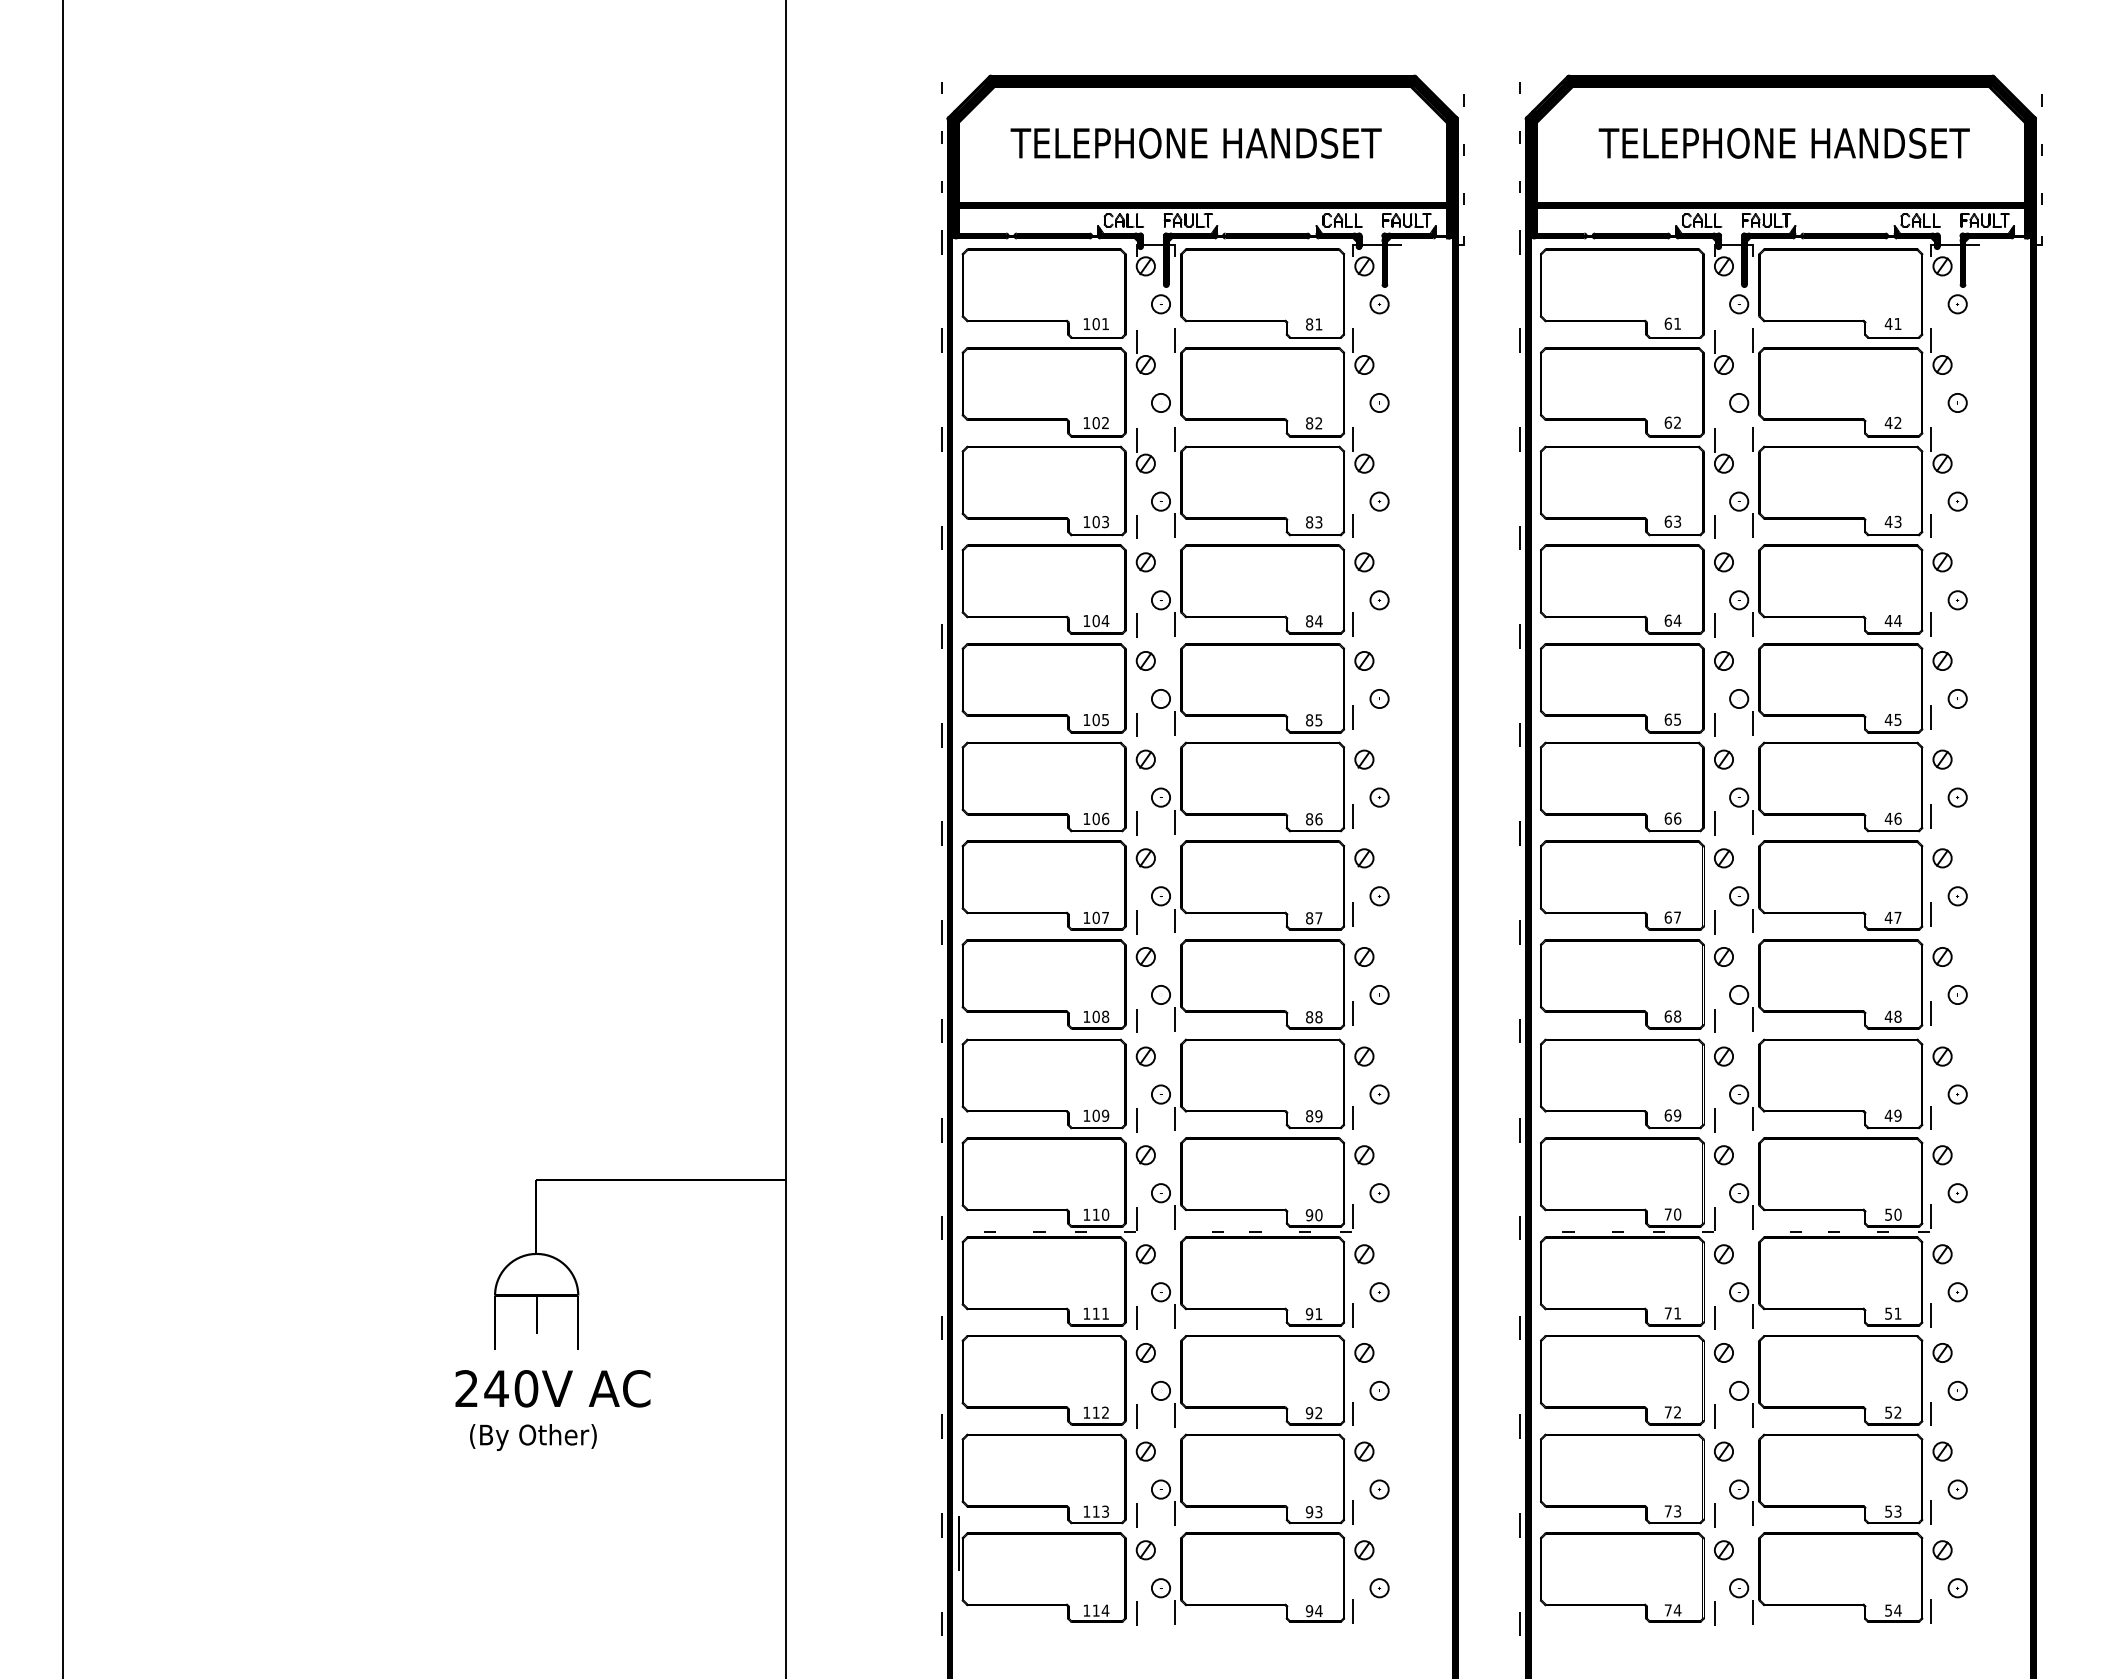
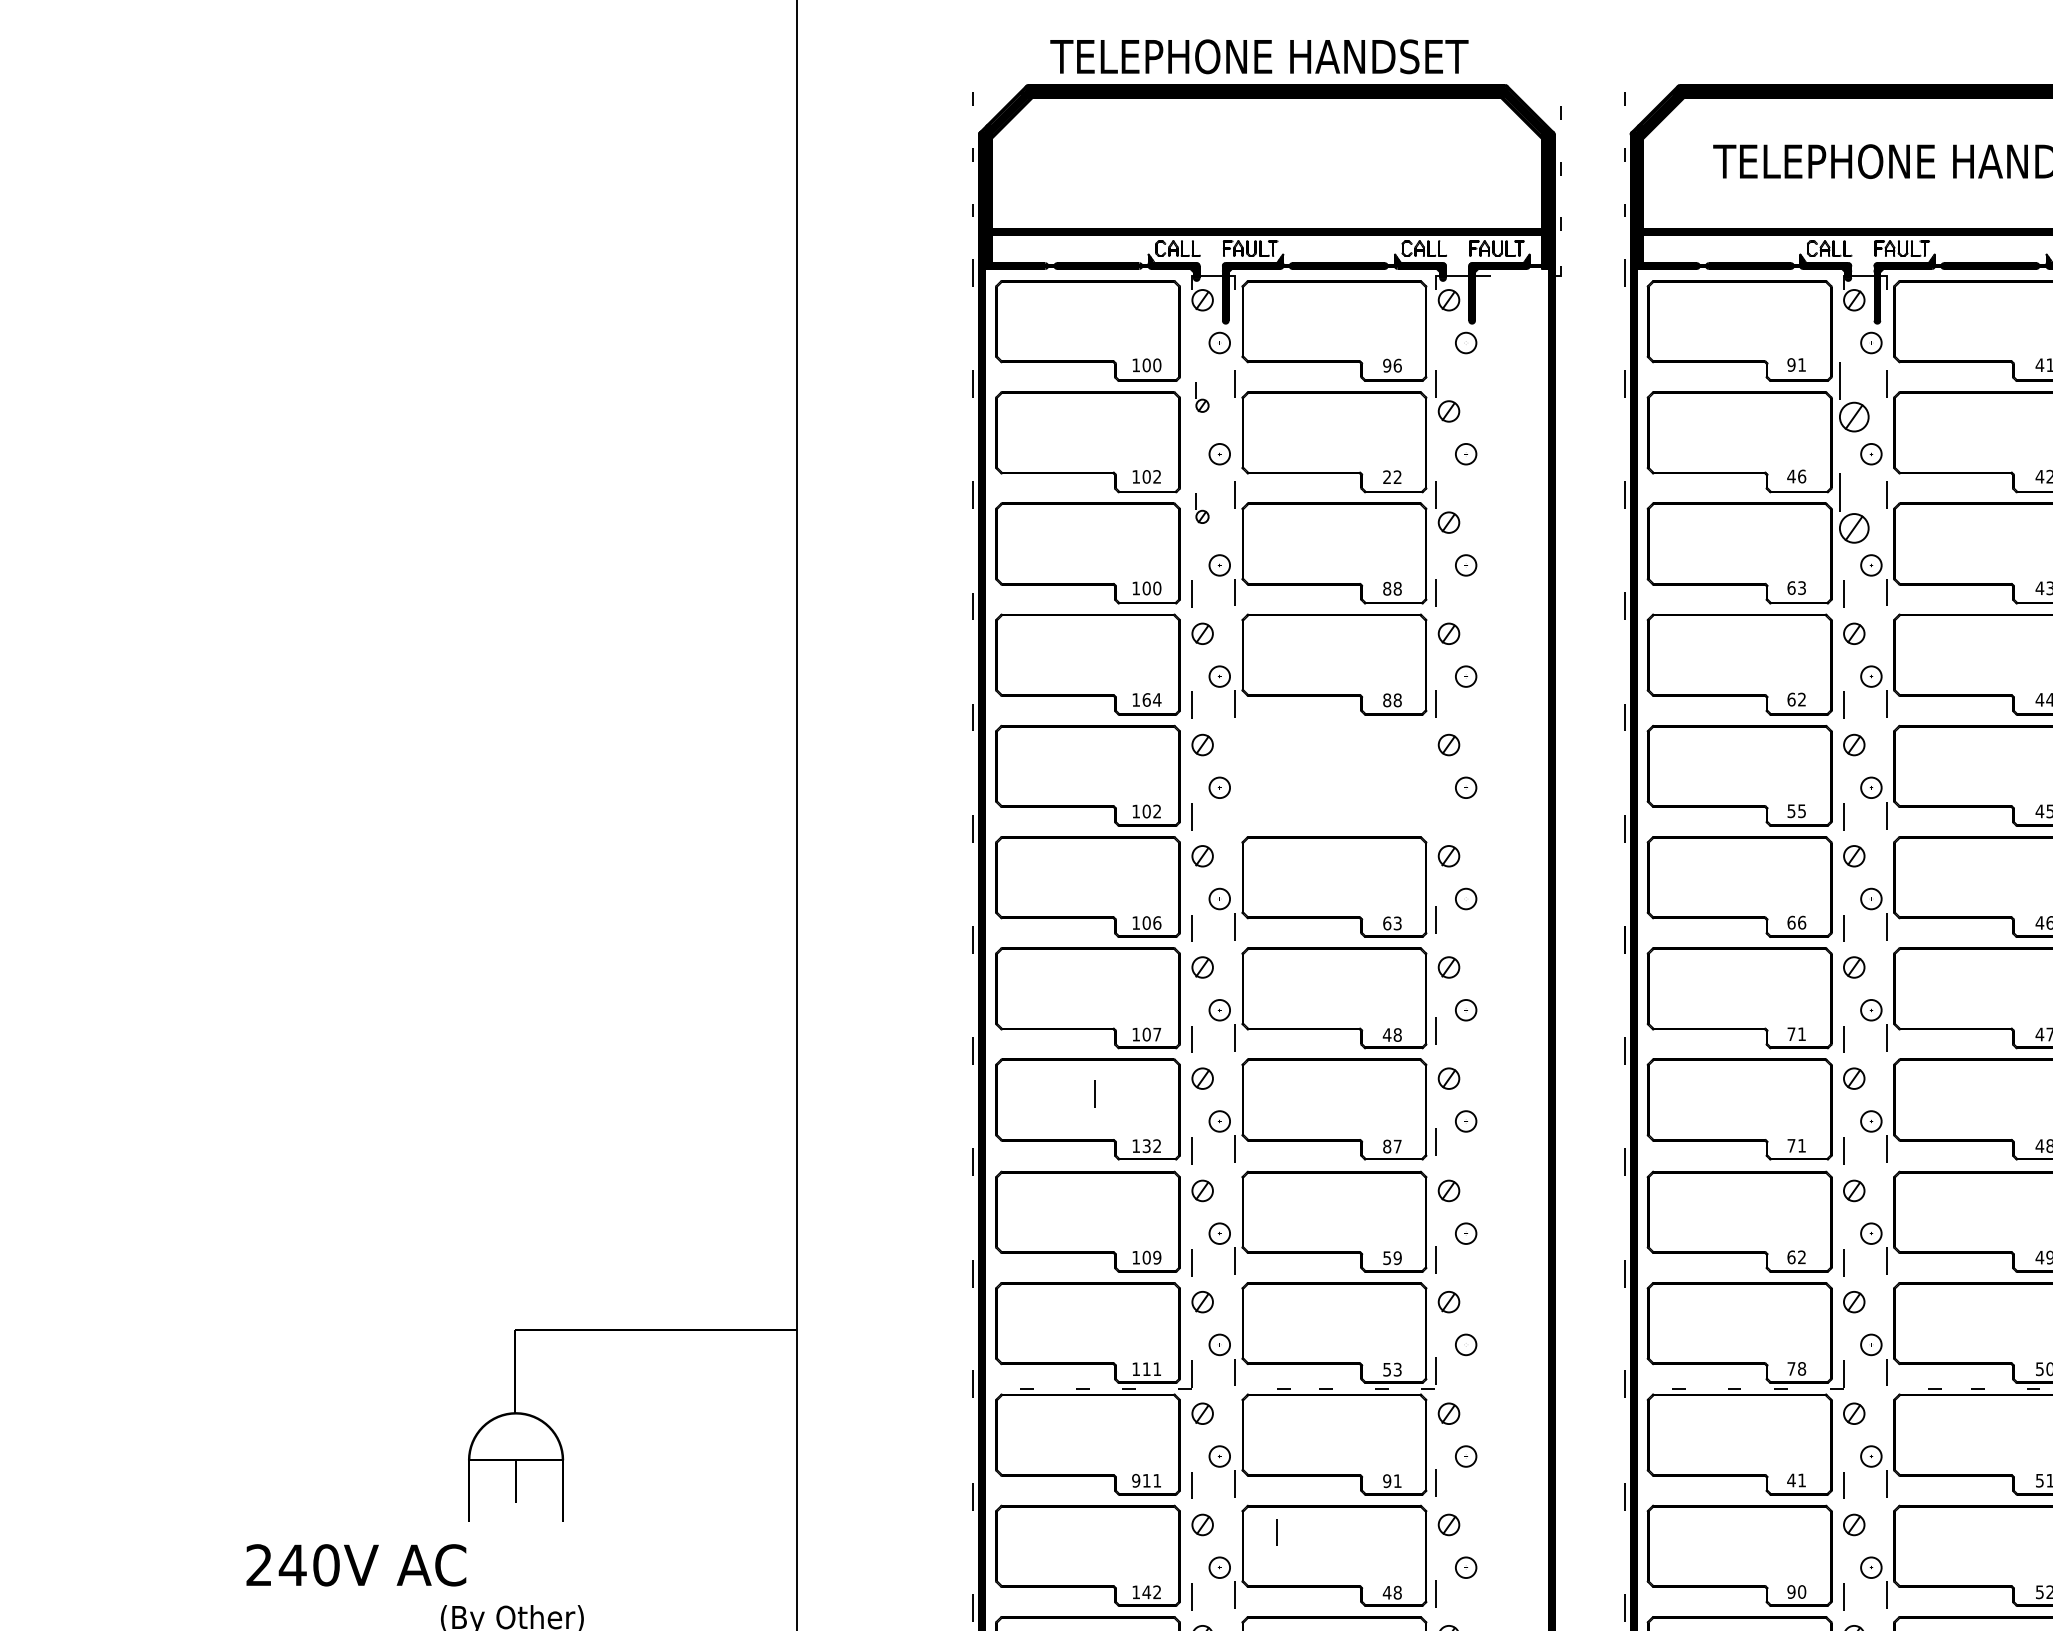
text: (1195, 143) -> (1258, 56), moved
text: (1667, 323) -> (1790, 364), 61 -> 91
text: (1105, 324) -> (1157, 365), 101 -> 100
text: (1313, 324) -> (1391, 365), 81 -> 96
part: (1145, 352) -> (1202, 397), size x0.6
part: (1723, 352) -> (1853, 397), size x1.4
text: (1672, 422) -> (1796, 476), 62 -> 46
text: (1309, 423) -> (1387, 477), 82 -> 22
part: (1145, 450) -> (1202, 507), size x0.6
part: (1723, 450) -> (1853, 507), size x1.4
text: (1105, 522) -> (1157, 588), 103 -> 100
text: (1318, 522) -> (1397, 588), 83 -> 88
text: (1095, 620) -> (1145, 699), 104 -> 164
text: (1677, 620) -> (1801, 699), 64 -> 62
text: (1318, 621) -> (1397, 700), 84 -> 88
part: (1263, 689) -> (1335, 777), removed
text: (1105, 719) -> (1157, 810), 105 -> 102
text: (1667, 719) -> (1790, 810), 65 -> 55
text: (1314, 819) -> (1392, 923), 86 -> 63
text: (1672, 917) -> (1796, 1034), 67 -> 71
text: (1313, 918) -> (1391, 1035), 87 -> 48
line: (1050, 970) -> (1095, 1093), added
text: (1100, 1016) -> (1151, 1145), 108 -> 132
text: (1672, 1016) -> (1796, 1145), 68 -> 71
text: (1318, 1017) -> (1397, 1146), 88 -> 87
text: (1677, 1115) -> (1801, 1257), 69 -> 62
text: (1309, 1116) -> (1387, 1258), 89 -> 59
text: (1105, 1214) -> (1157, 1368), 110 -> 111
text: (1677, 1214) -> (1801, 1368), 70 -> 78
text: (1313, 1215) -> (1391, 1370), 90 -> 53
text: (1086, 1313) -> (1135, 1480), 111 -> 911
text: (1668, 1313) -> (1791, 1480), 71 -> 41
line: (1211, 1359) -> (1276, 1532), added
text: (552, 1388) -> (355, 1565), moved
text: (1096, 1412) -> (1147, 1592), 112 -> 142
text: (1672, 1412) -> (1796, 1592), 72 -> 90
text: (1313, 1413) -> (1391, 1593), 92 -> 48

